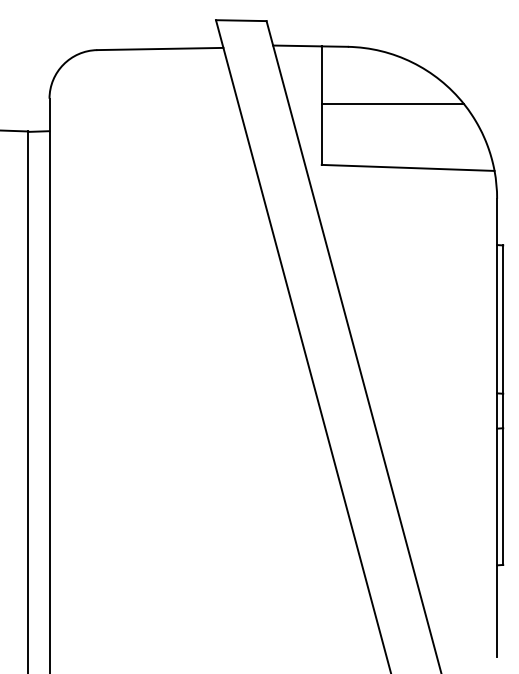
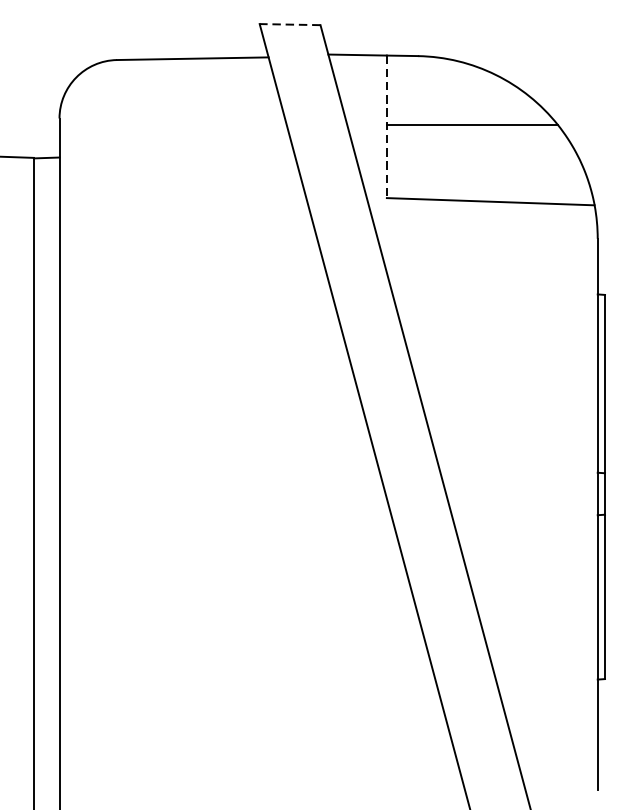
line: (240, 20) -> (289, 24), solid -> dashed
line: (321, 106) -> (386, 127), solid -> dashed

